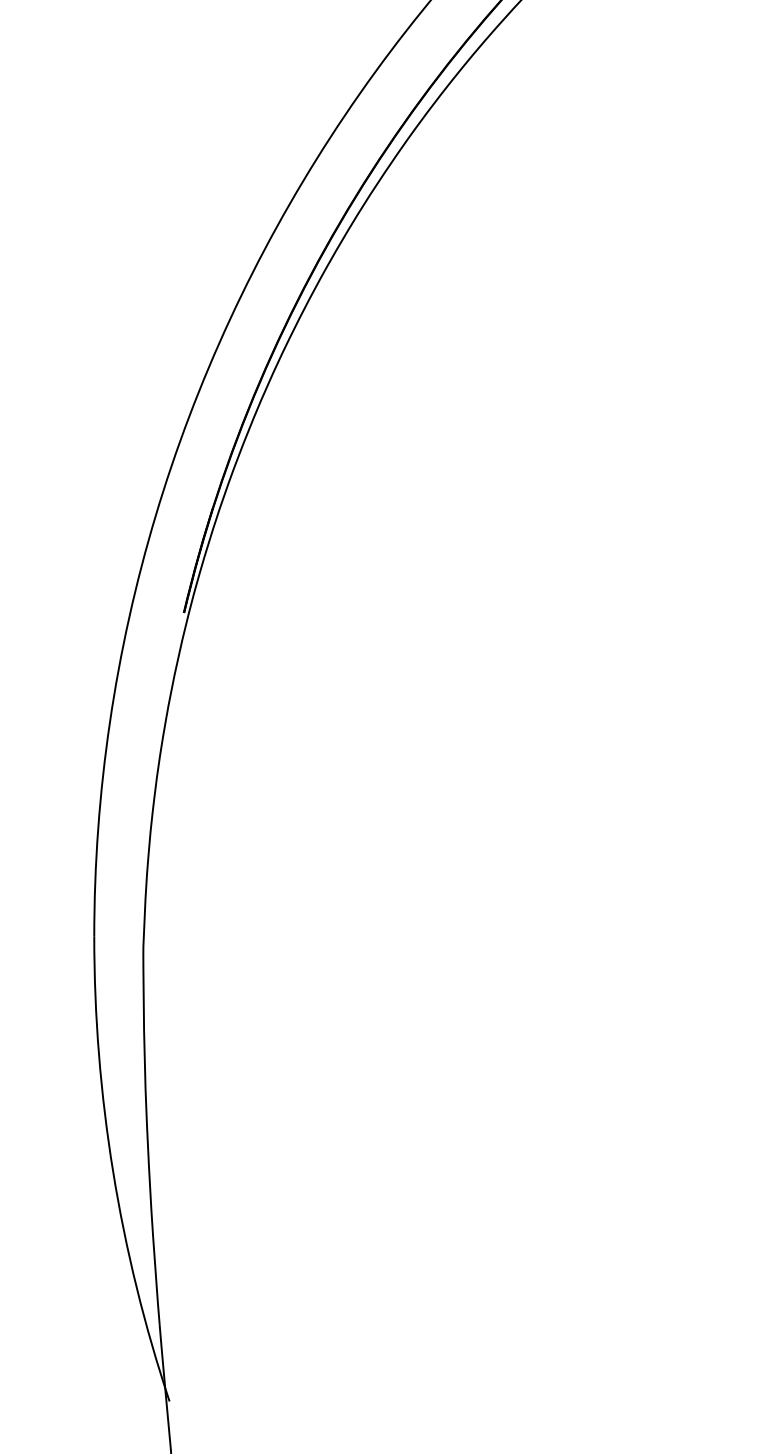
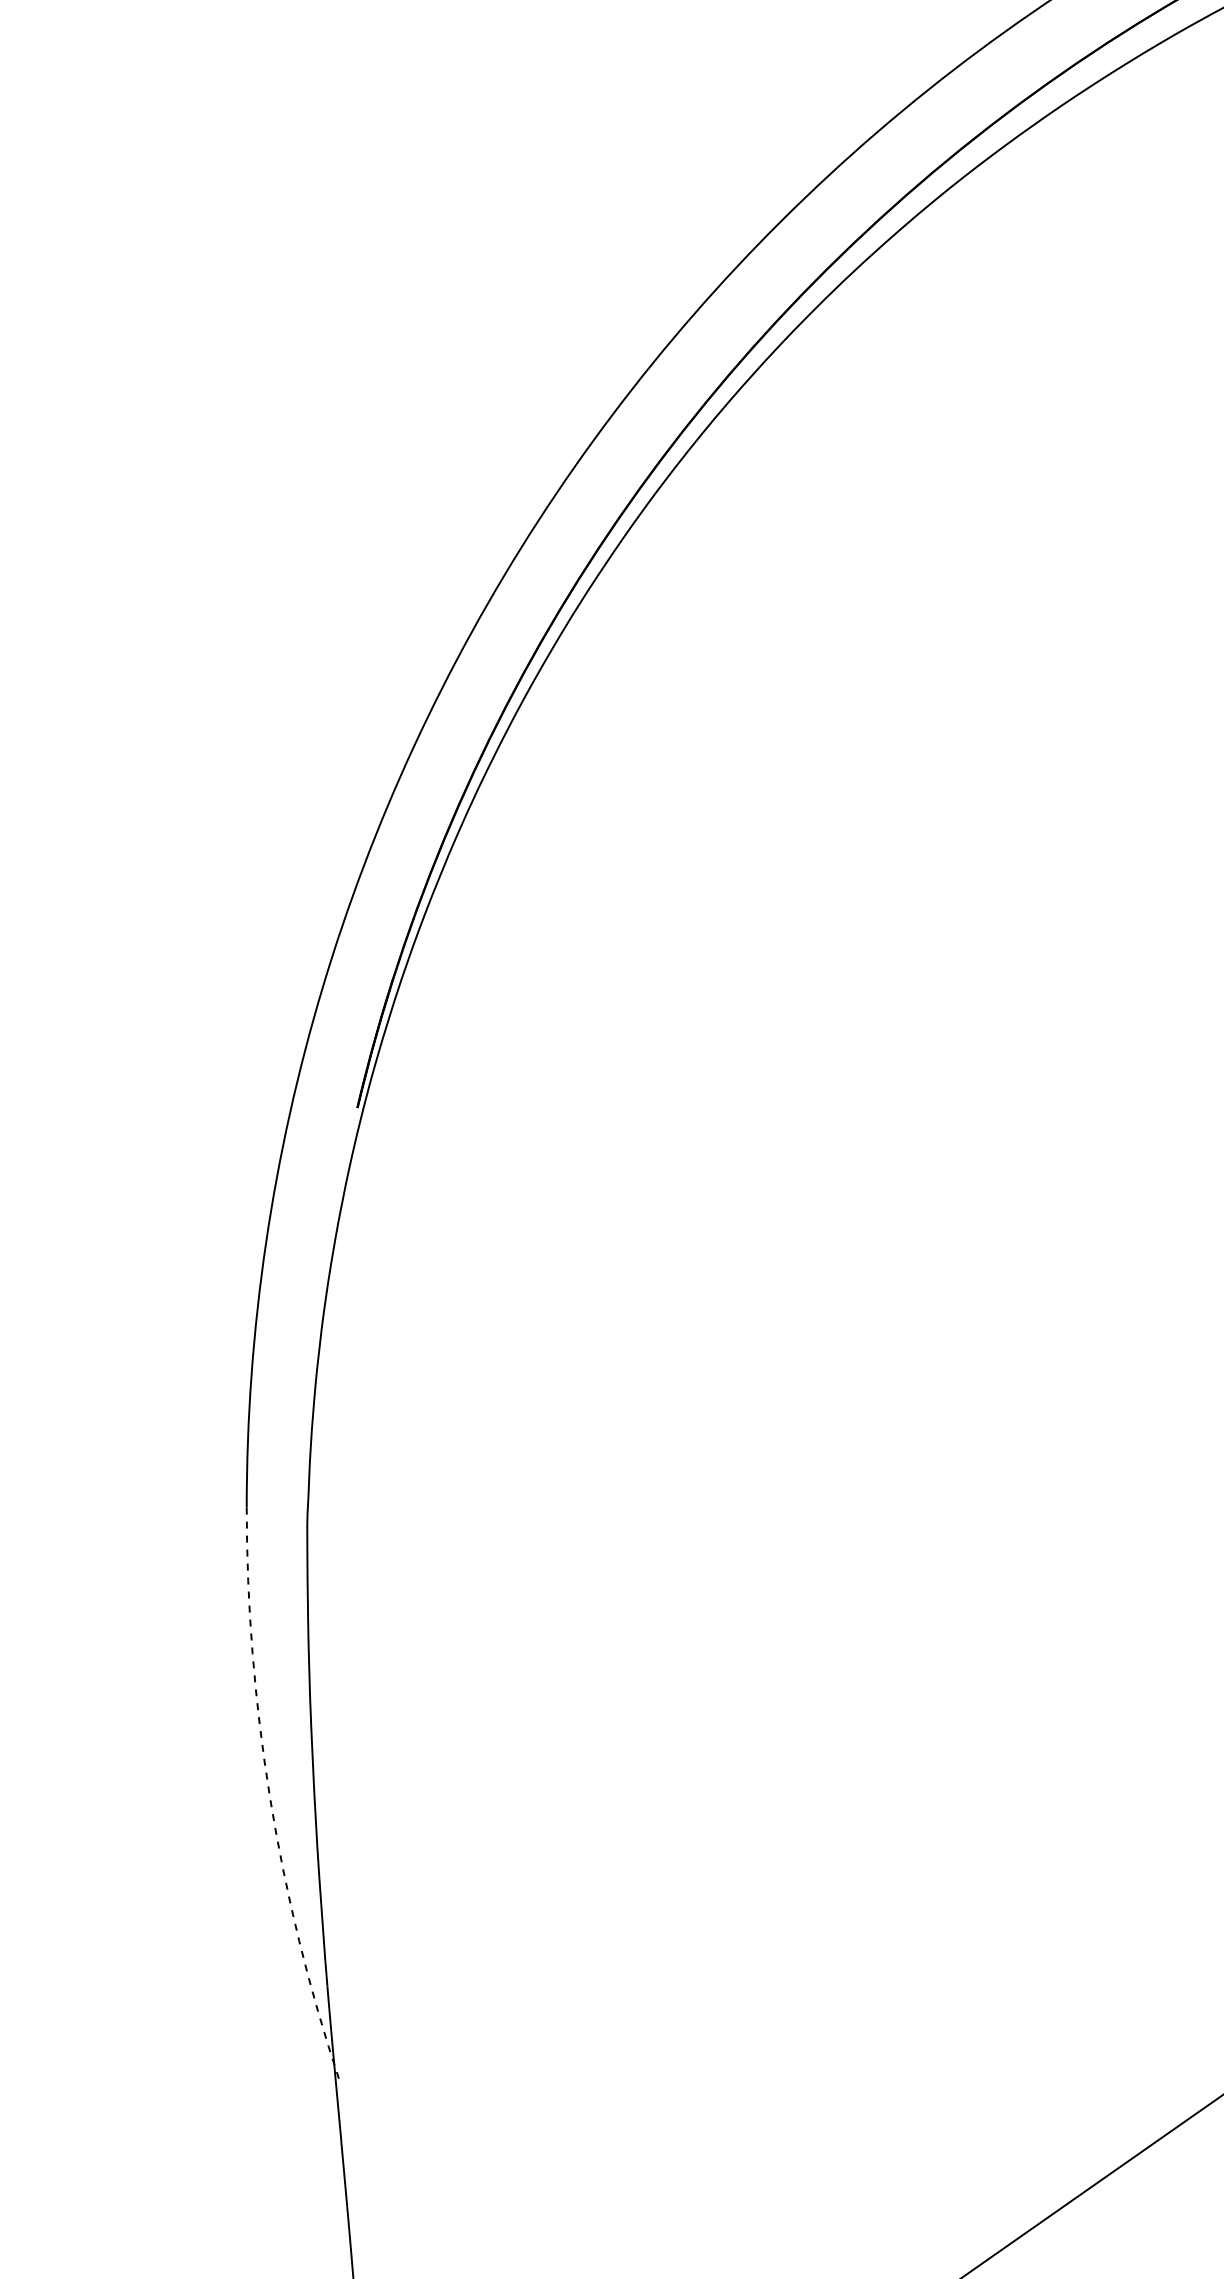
arc: (113, 1172) -> (270, 1798), solid -> dashed

